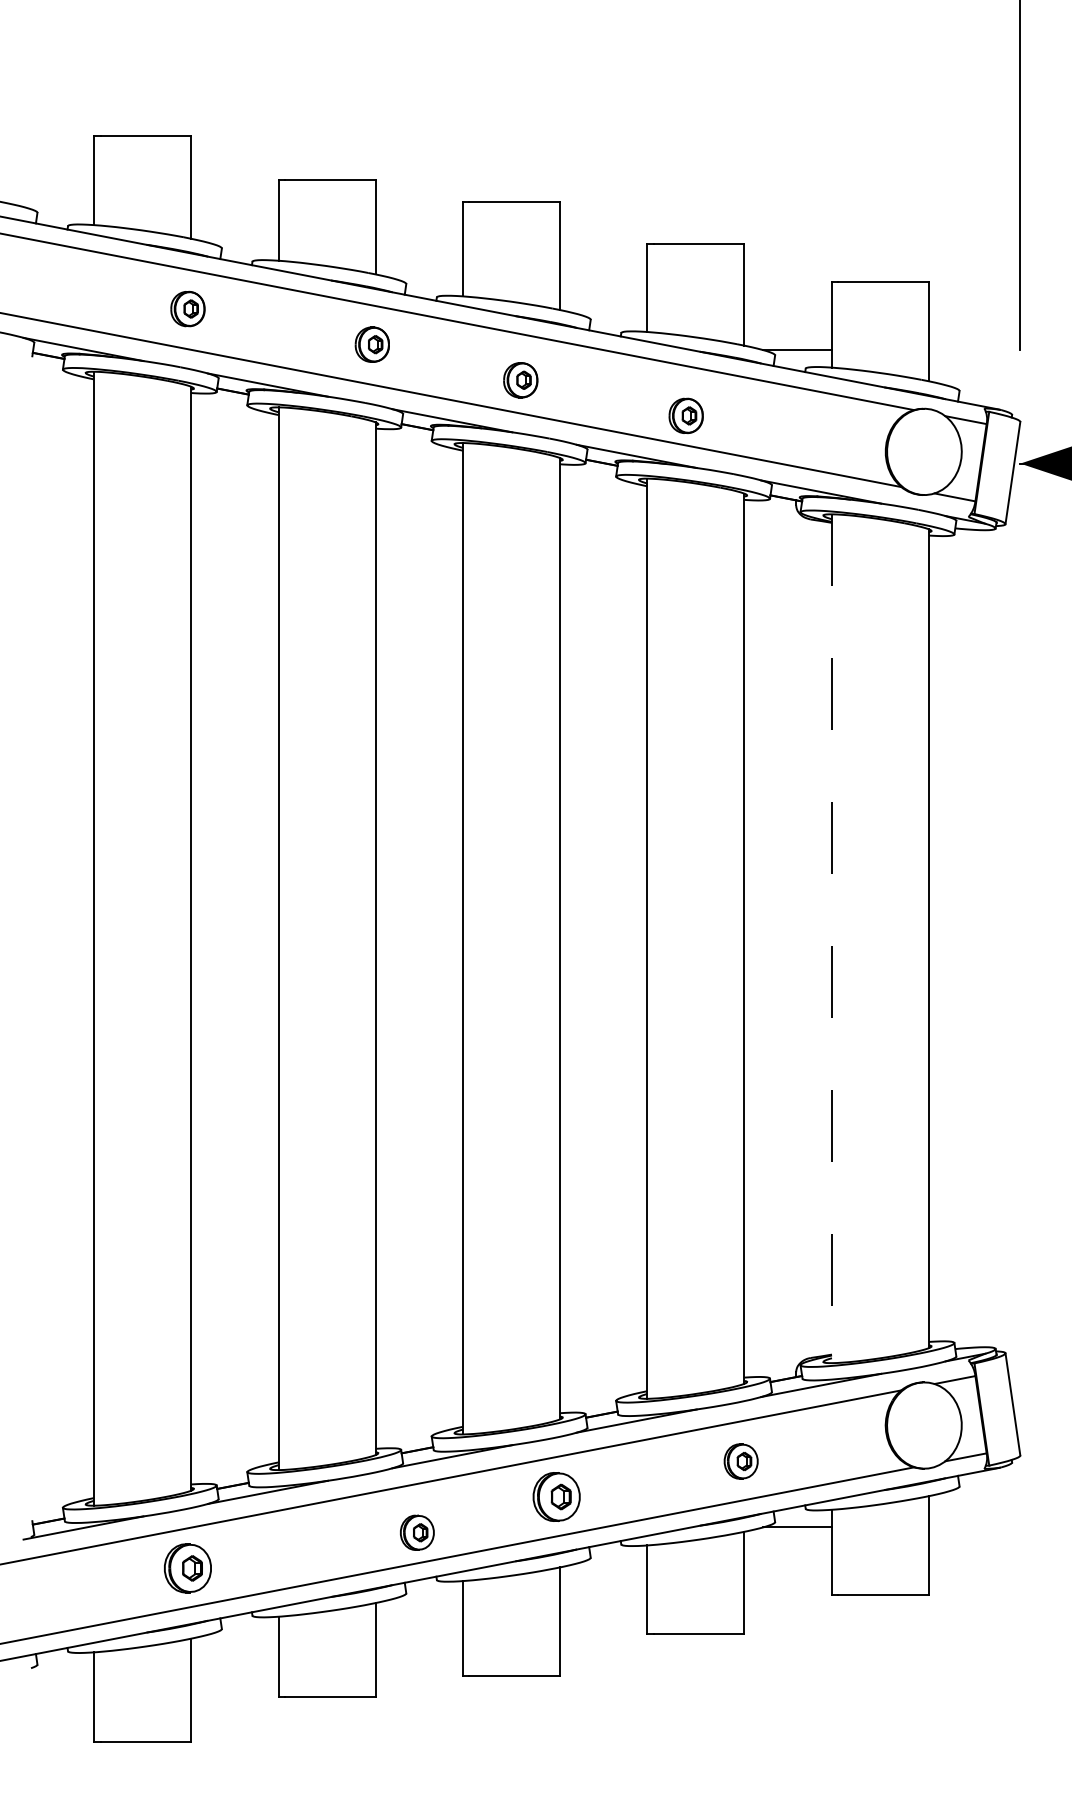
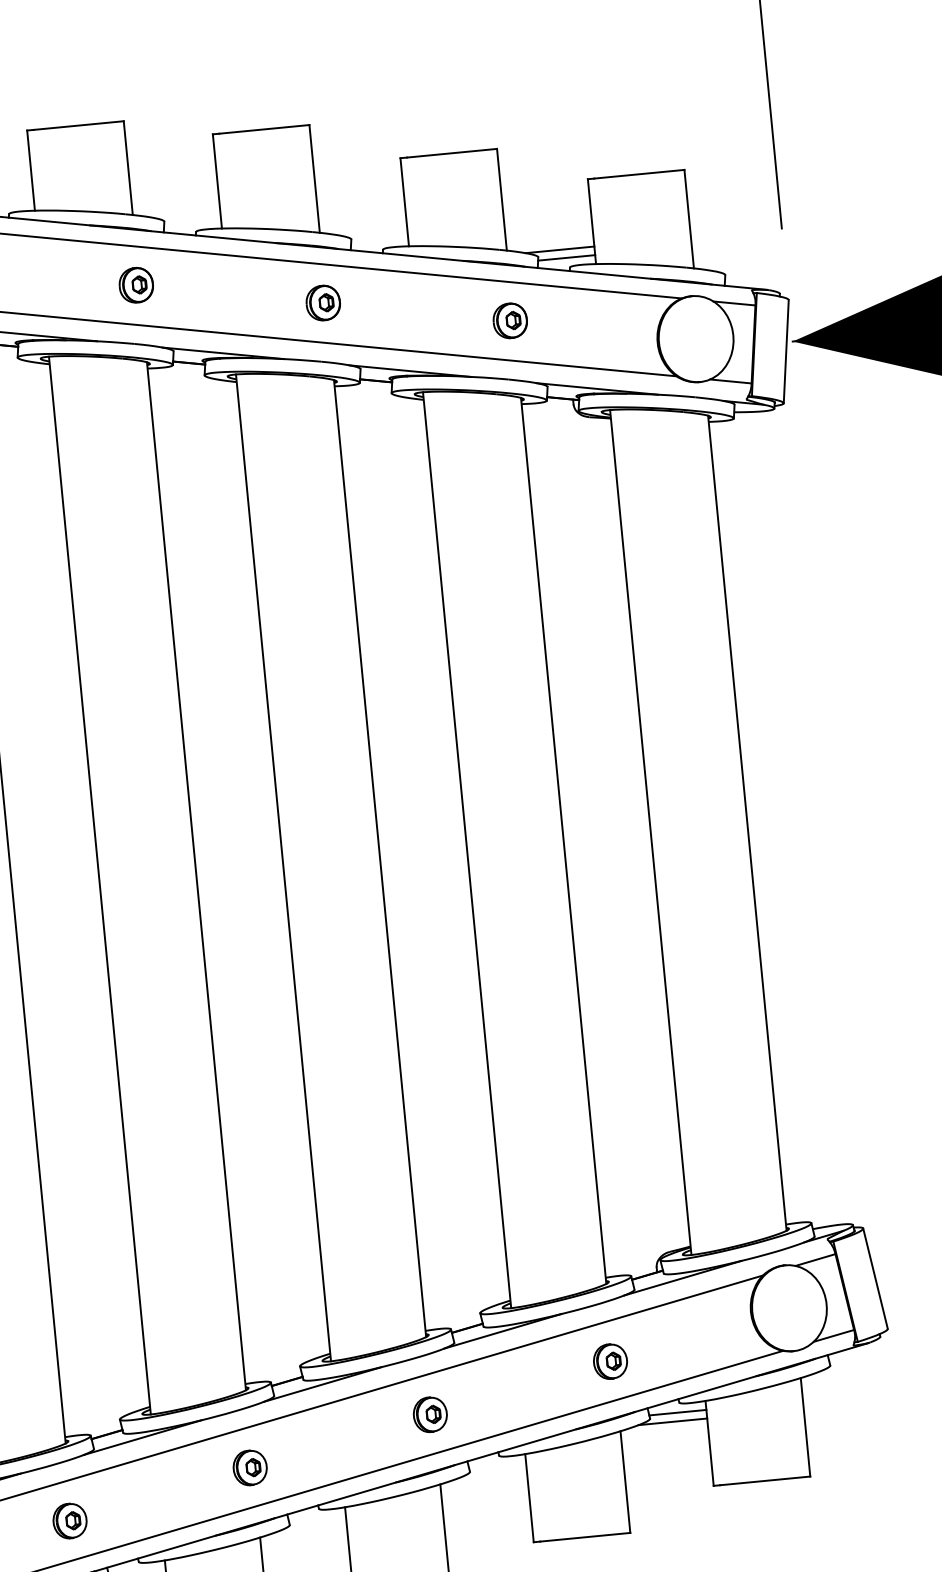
line: (802, 358) -> (565, 257), added
part: (520, 380) -> (323, 303), moved
part: (685, 415) -> (509, 320), moved
line: (831, 939) -> (650, 833), dashed -> solid
part: (556, 1497) -> (430, 1415), size x0.71
line: (802, 1518) -> (677, 1412), added
part: (417, 1532) -> (250, 1467), moved
part: (187, 1568) -> (69, 1521), size x0.71

